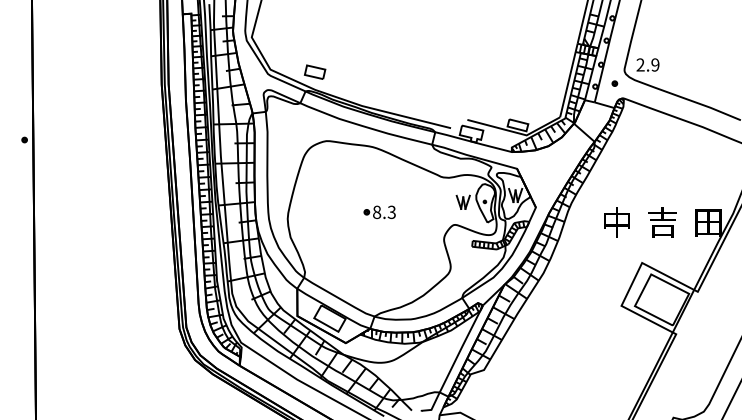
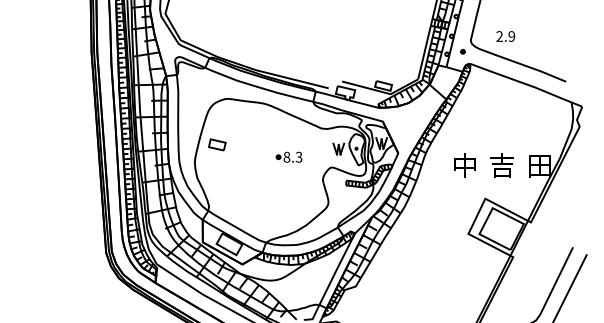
text: (647, 64) -> (505, 36), moved
part: (314, 71) -> (216, 144), moved
part: (379, 211) -> (288, 156), moved

